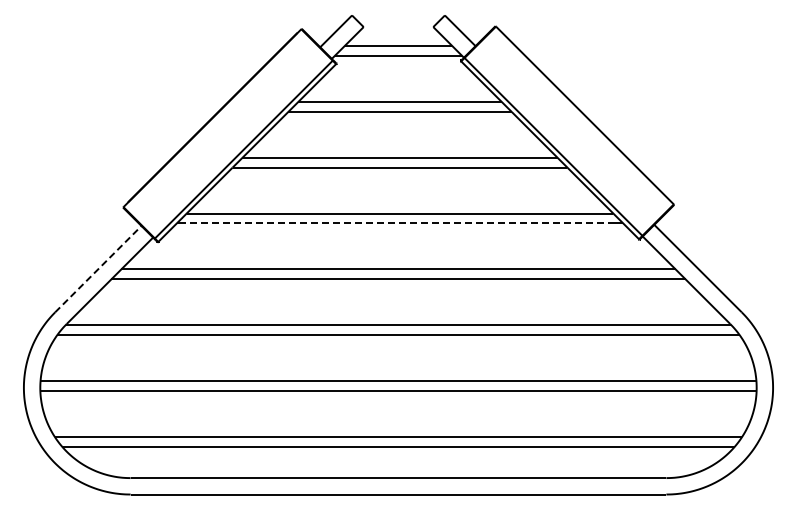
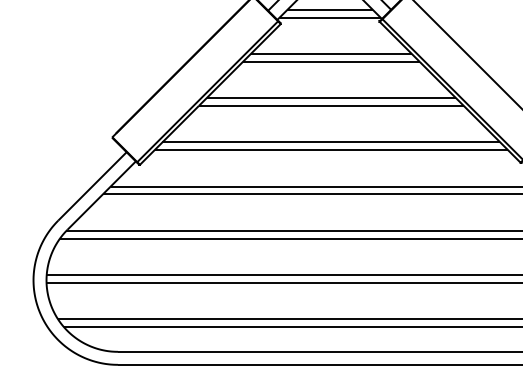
line: (398, 223) -> (330, 150), dashed -> solid
line: (98, 268) -> (92, 185), dashed -> solid

